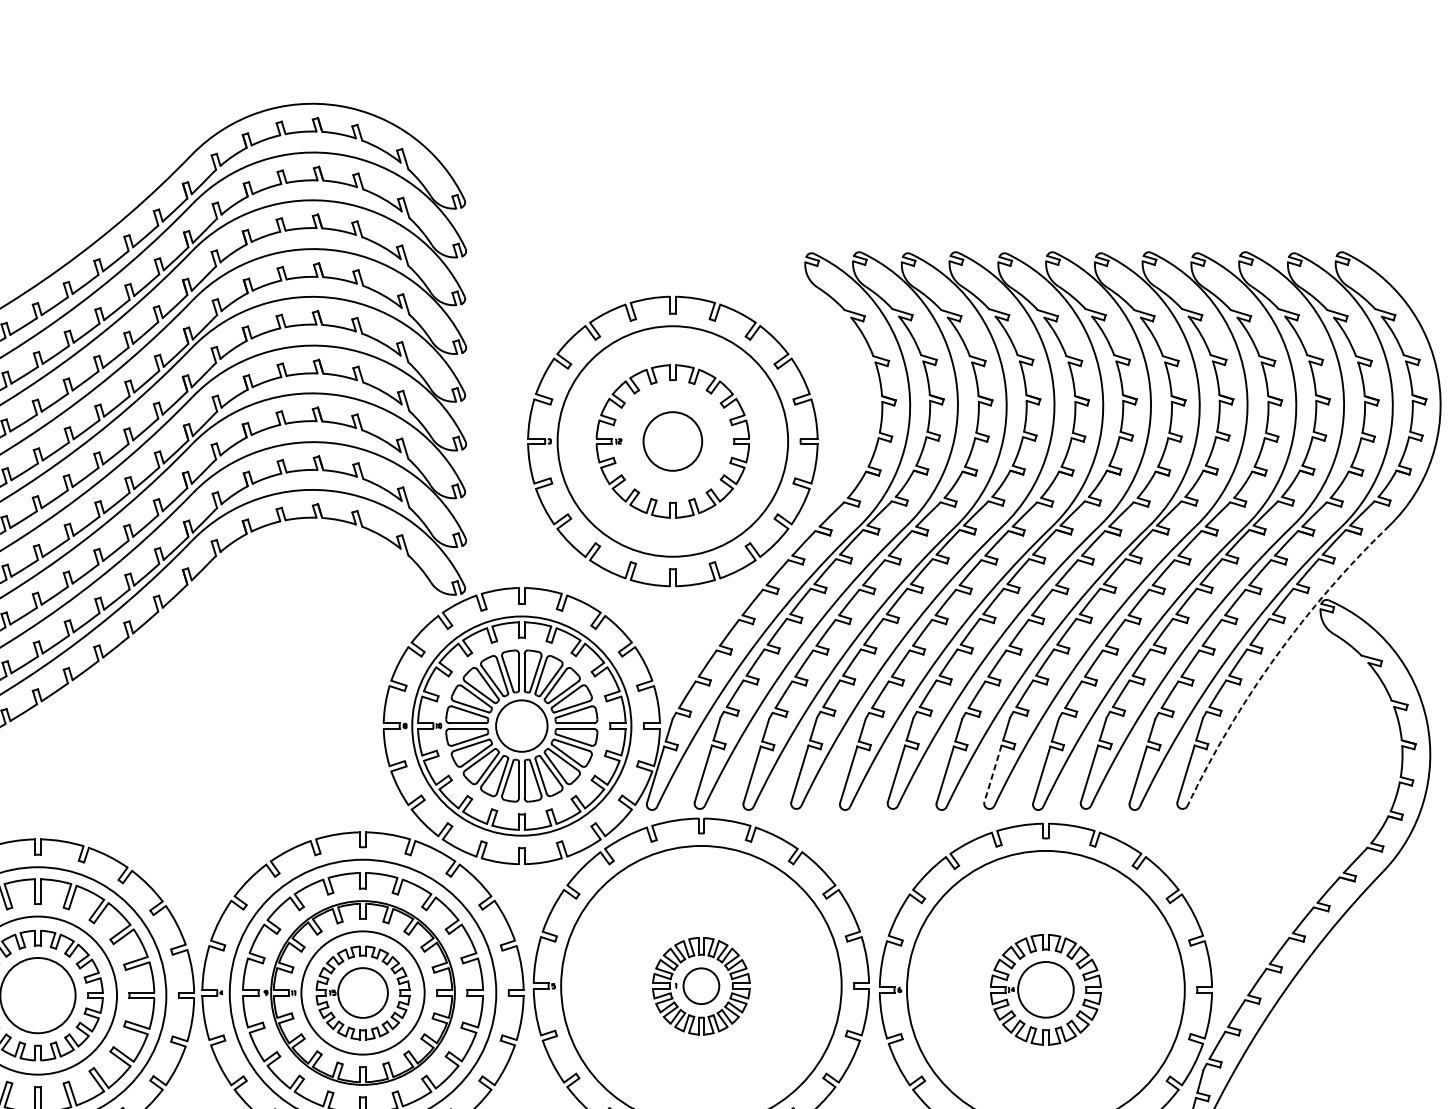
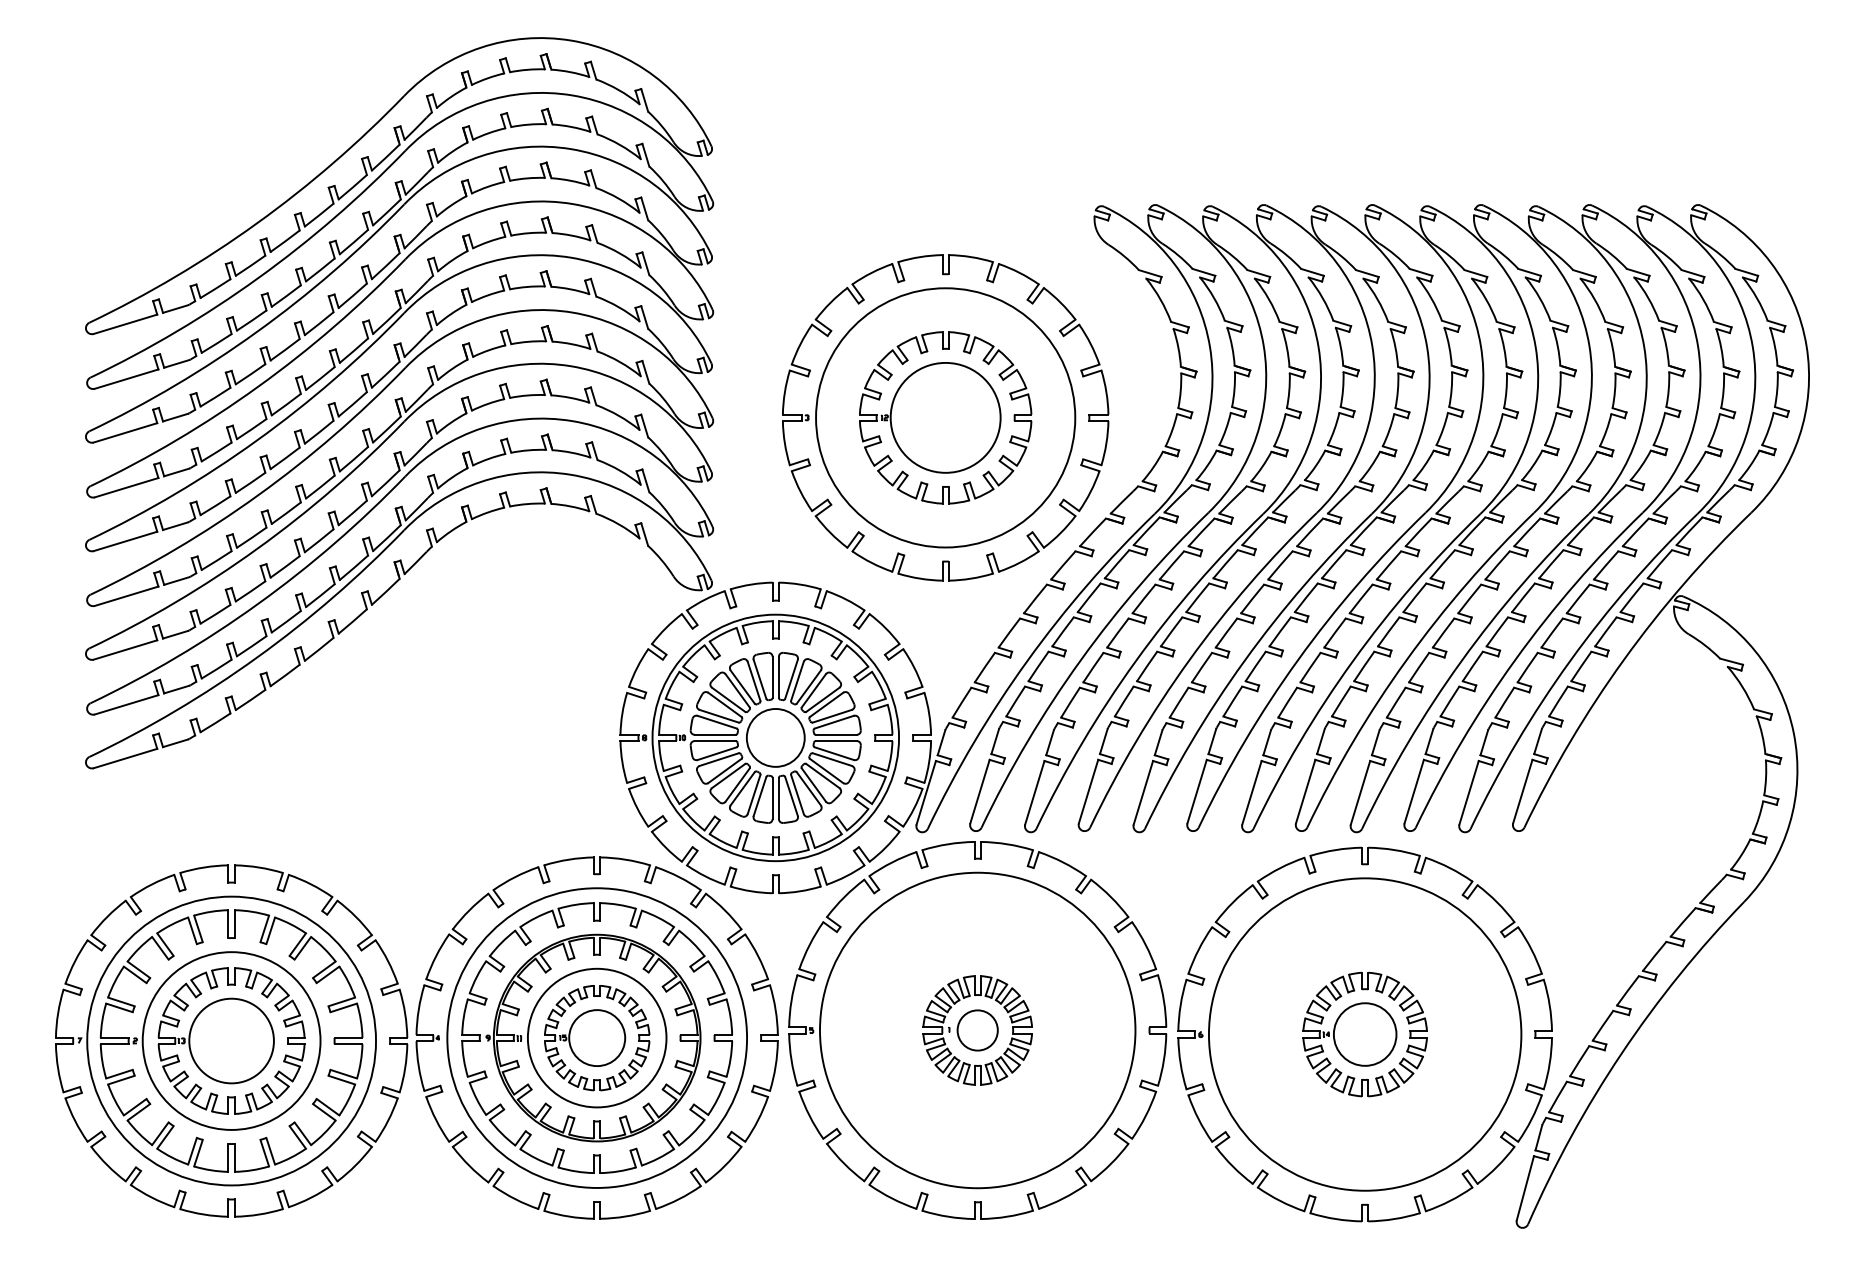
circle: (672, 441) -> (945, 417), size x1.67
arc: (1275, 657) -> (1623, 660), dashed -> solid
line: (992, 774) -> (1305, 792), dashed -> solid

